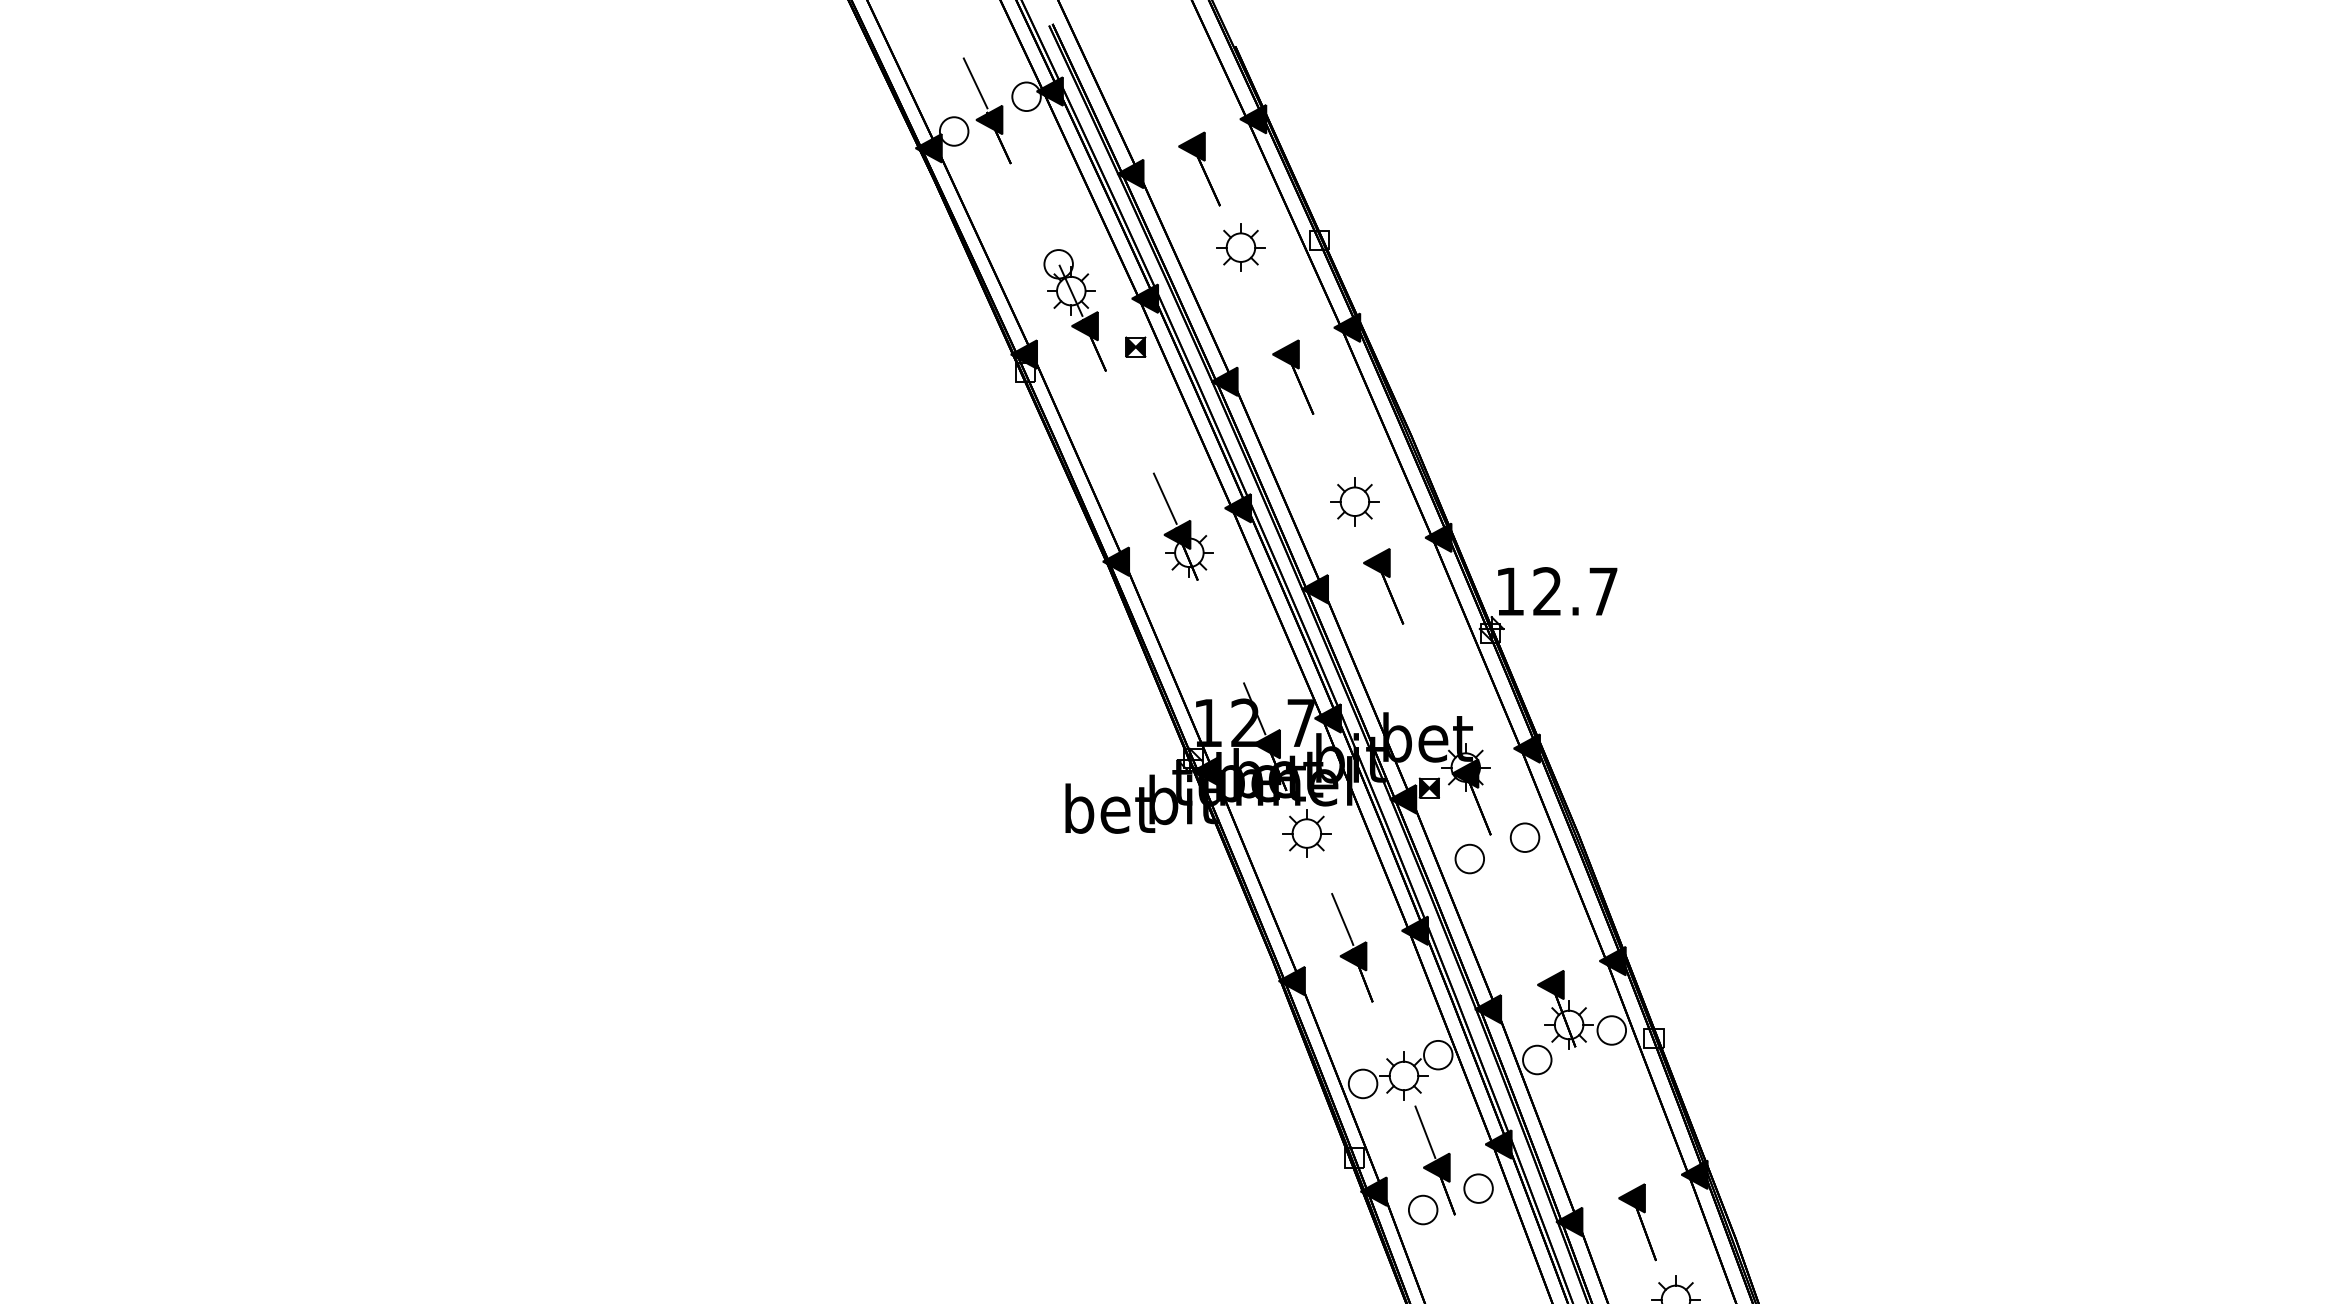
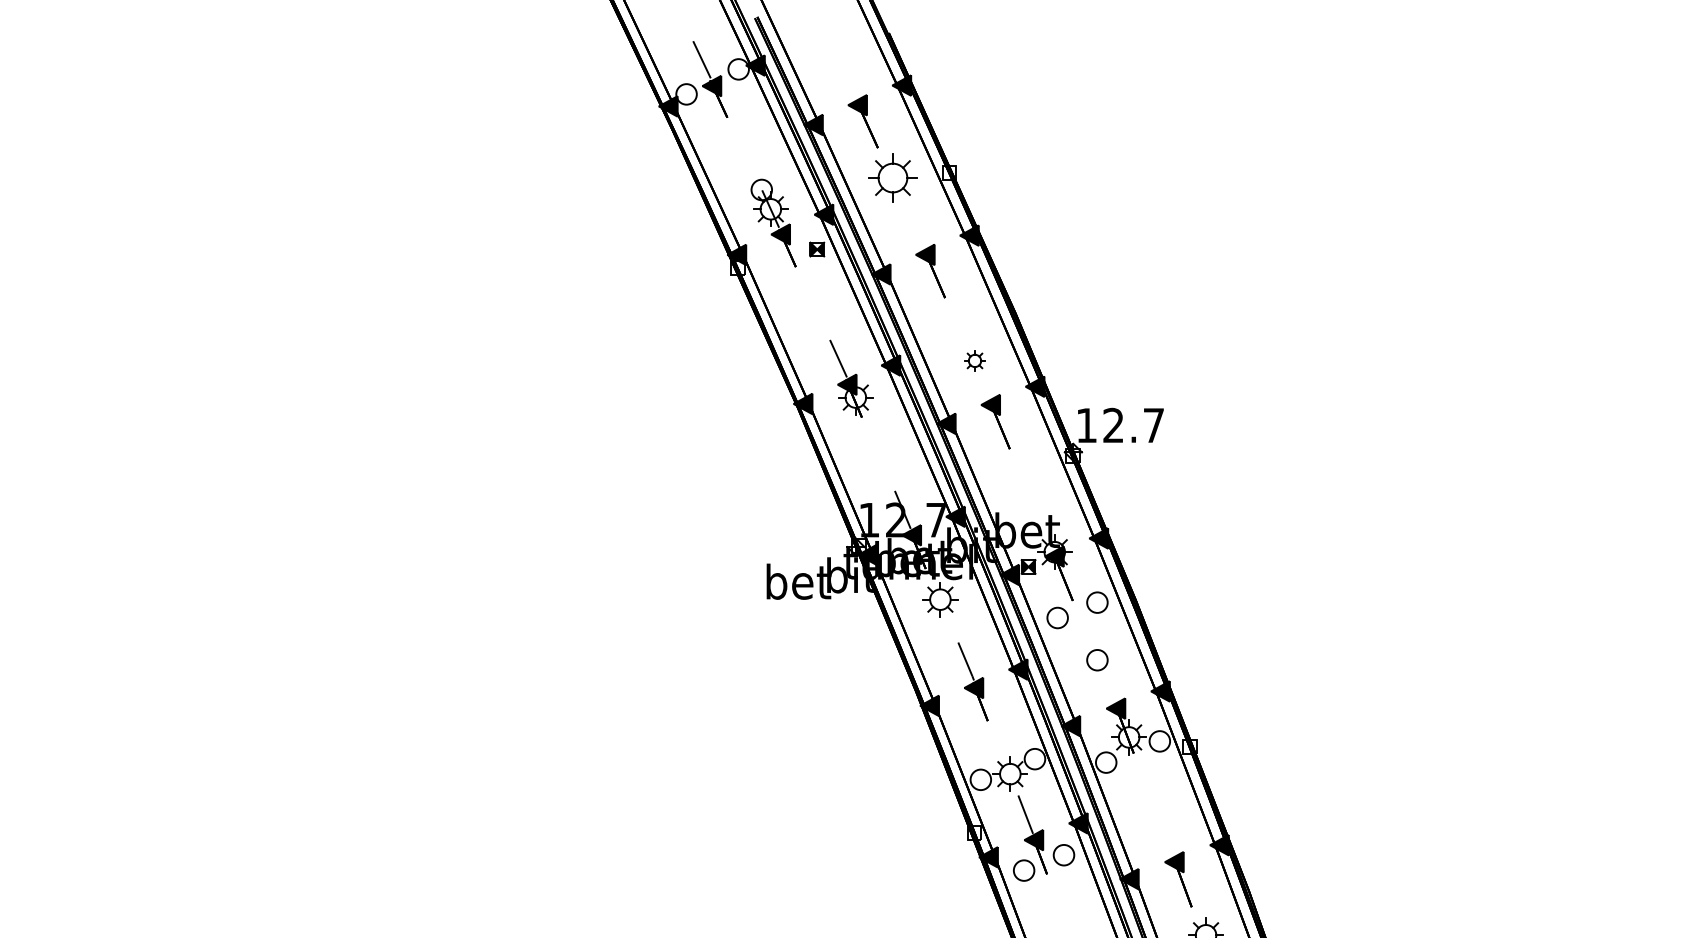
part: (1240, 247) -> (892, 177), size x1.4
part: (1354, 501) -> (974, 360), size x0.6
part: (1524, 917) -> (1097, 660), added

